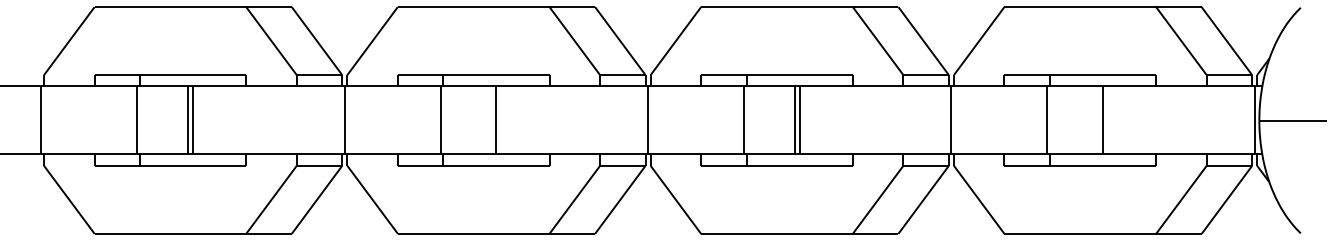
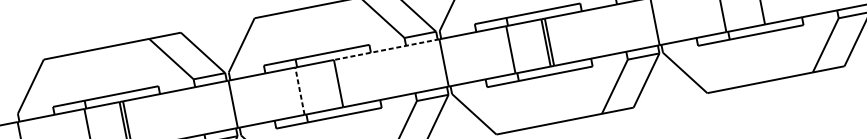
line: (572, 86) -> (386, 49), solid -> dashed
line: (440, 119) -> (299, 90), solid -> dashed

